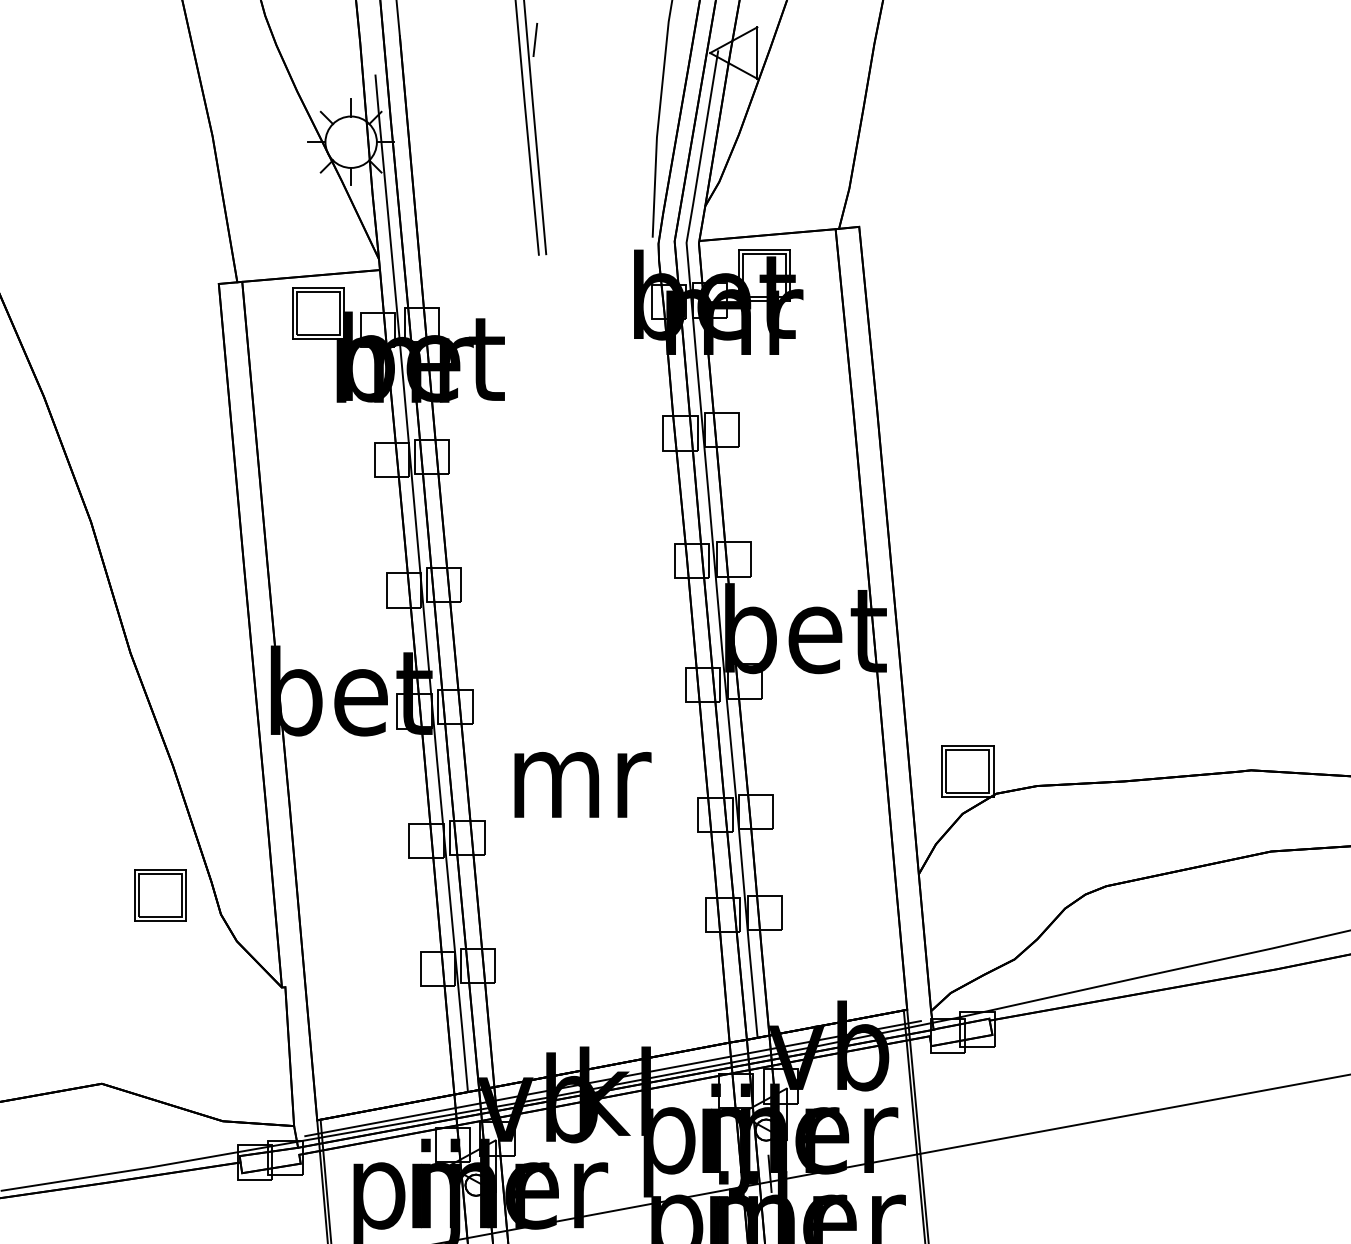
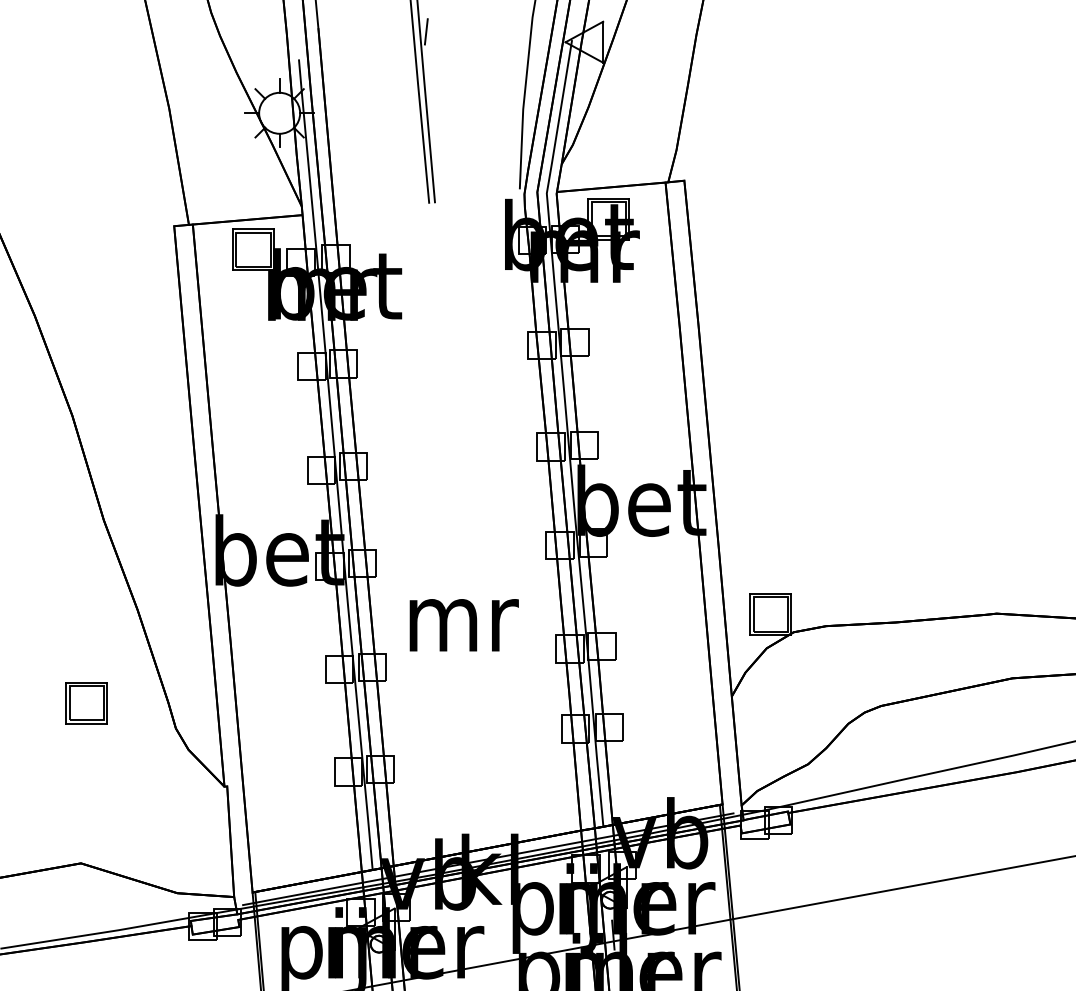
part: (160, 895) -> (86, 703), moved

